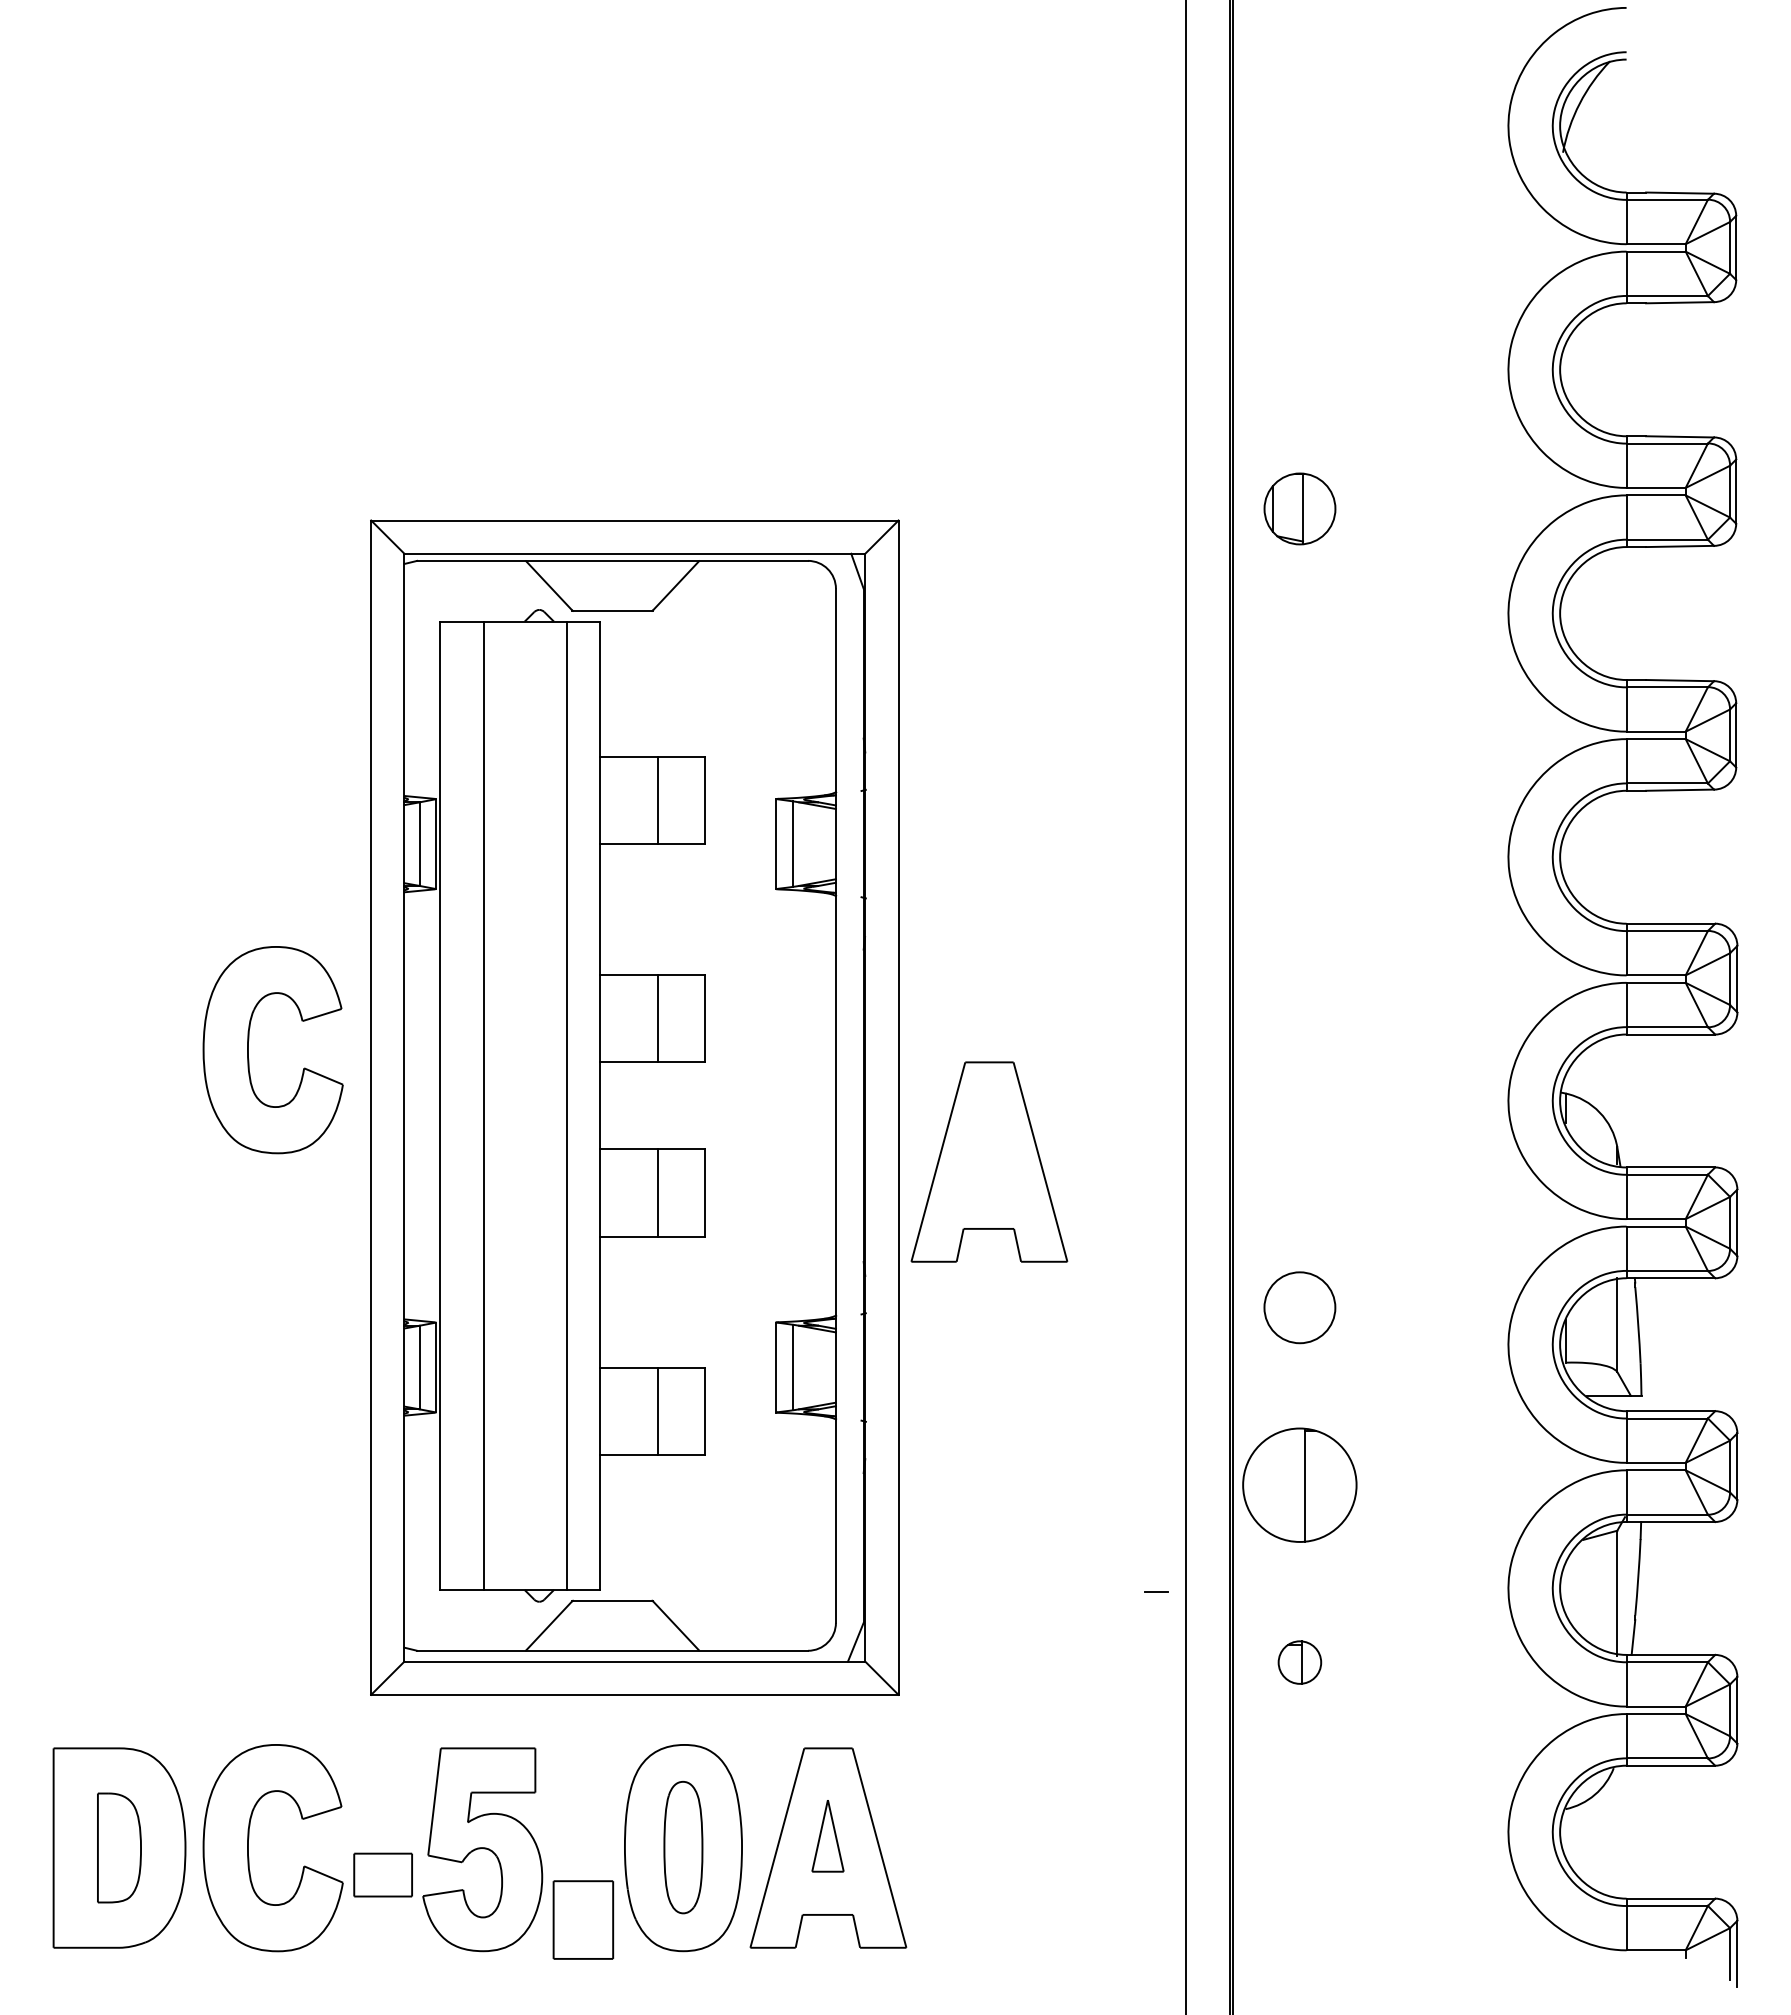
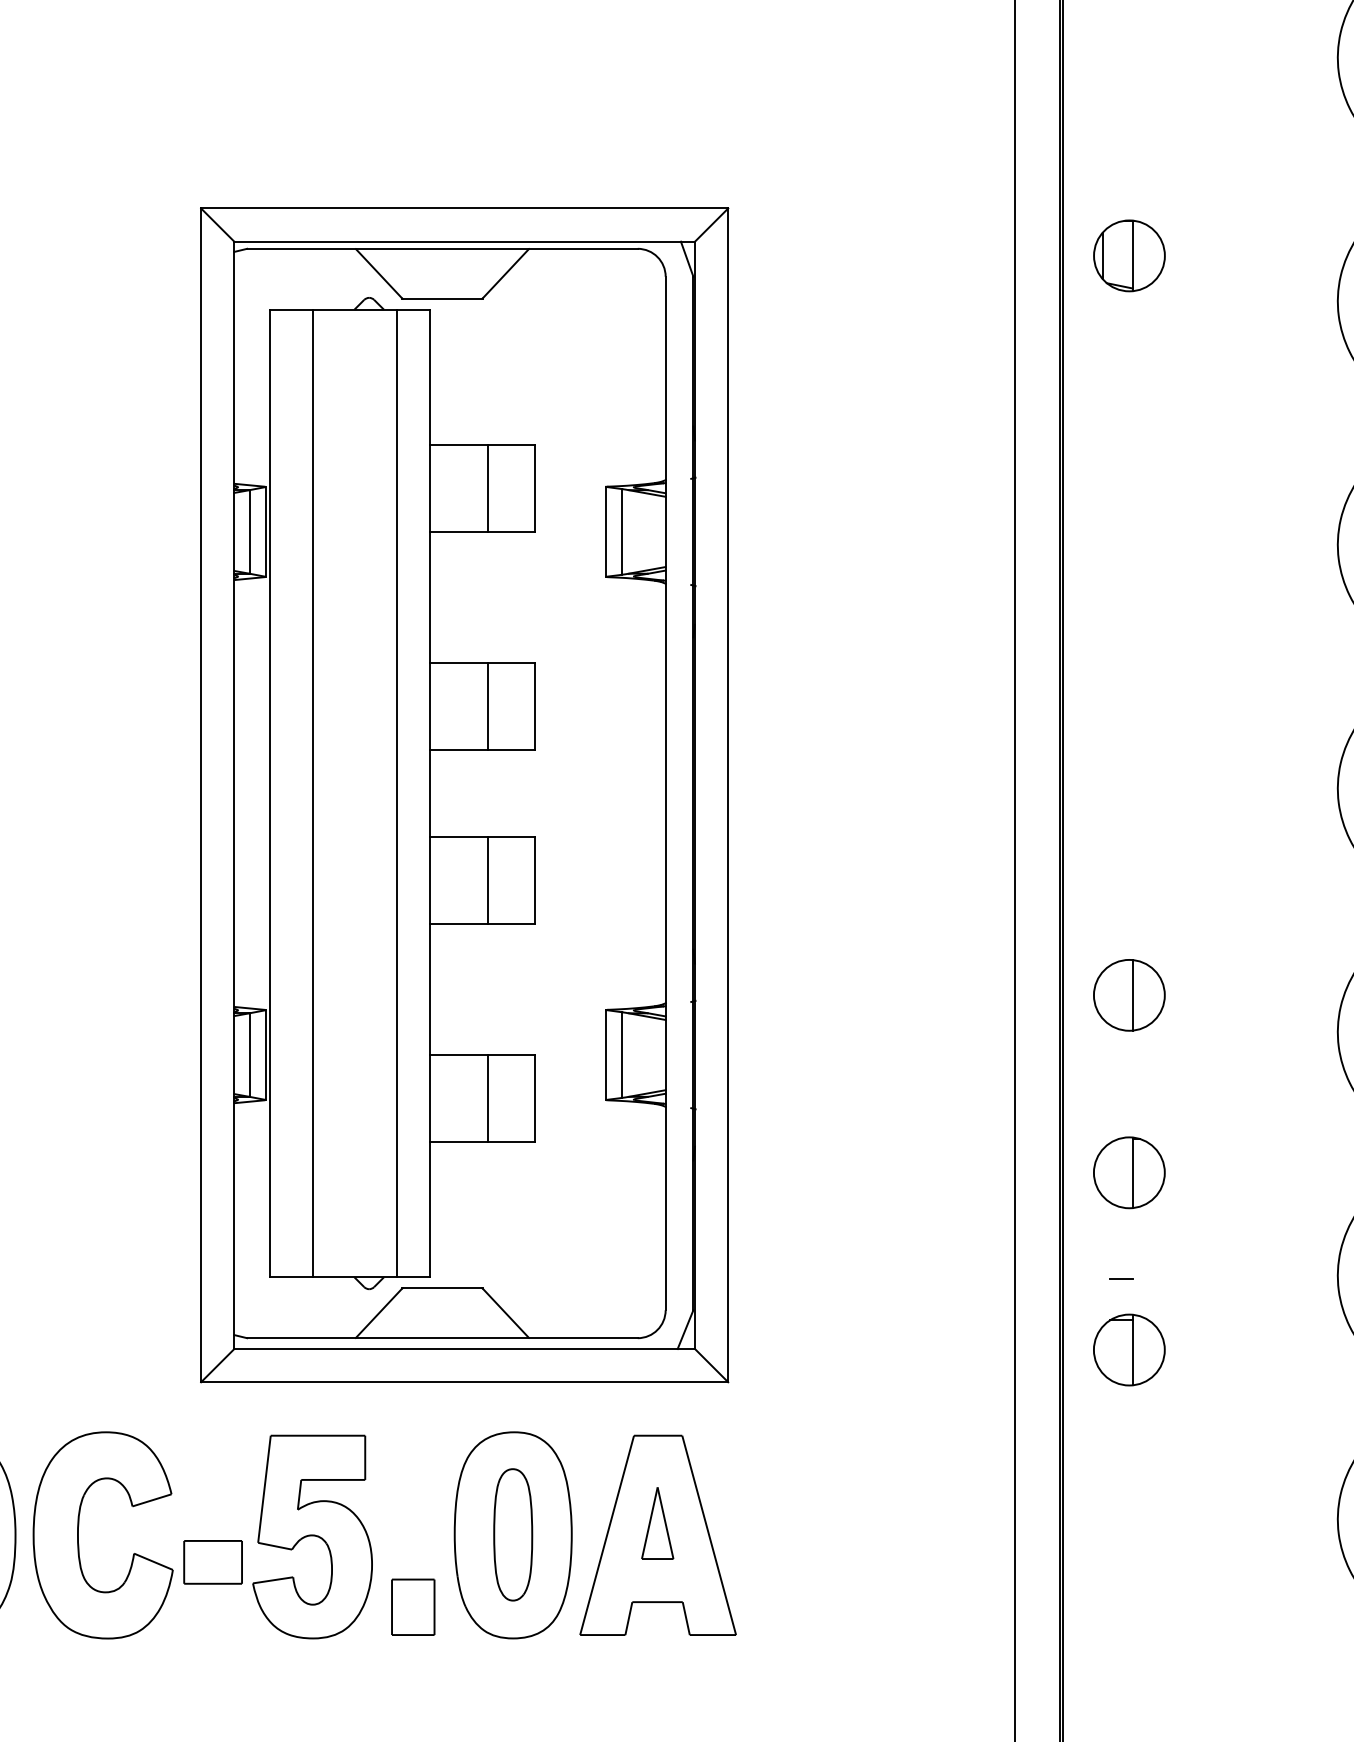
part: (1299, 508) -> (1128, 255), moved
part: (248, 1050) -> (78, 738), removed
part: (989, 1161) -> (819, 849), removed
line: (1303, 1307) -> (1132, 995), added
part: (1299, 1485) -> (1128, 1172), size x0.62
line: (1156, 1591) -> (1120, 1278), moved
part: (1299, 1662) -> (1128, 1349), size x1.67
part: (583, 1919) -> (413, 1606), size x0.71

